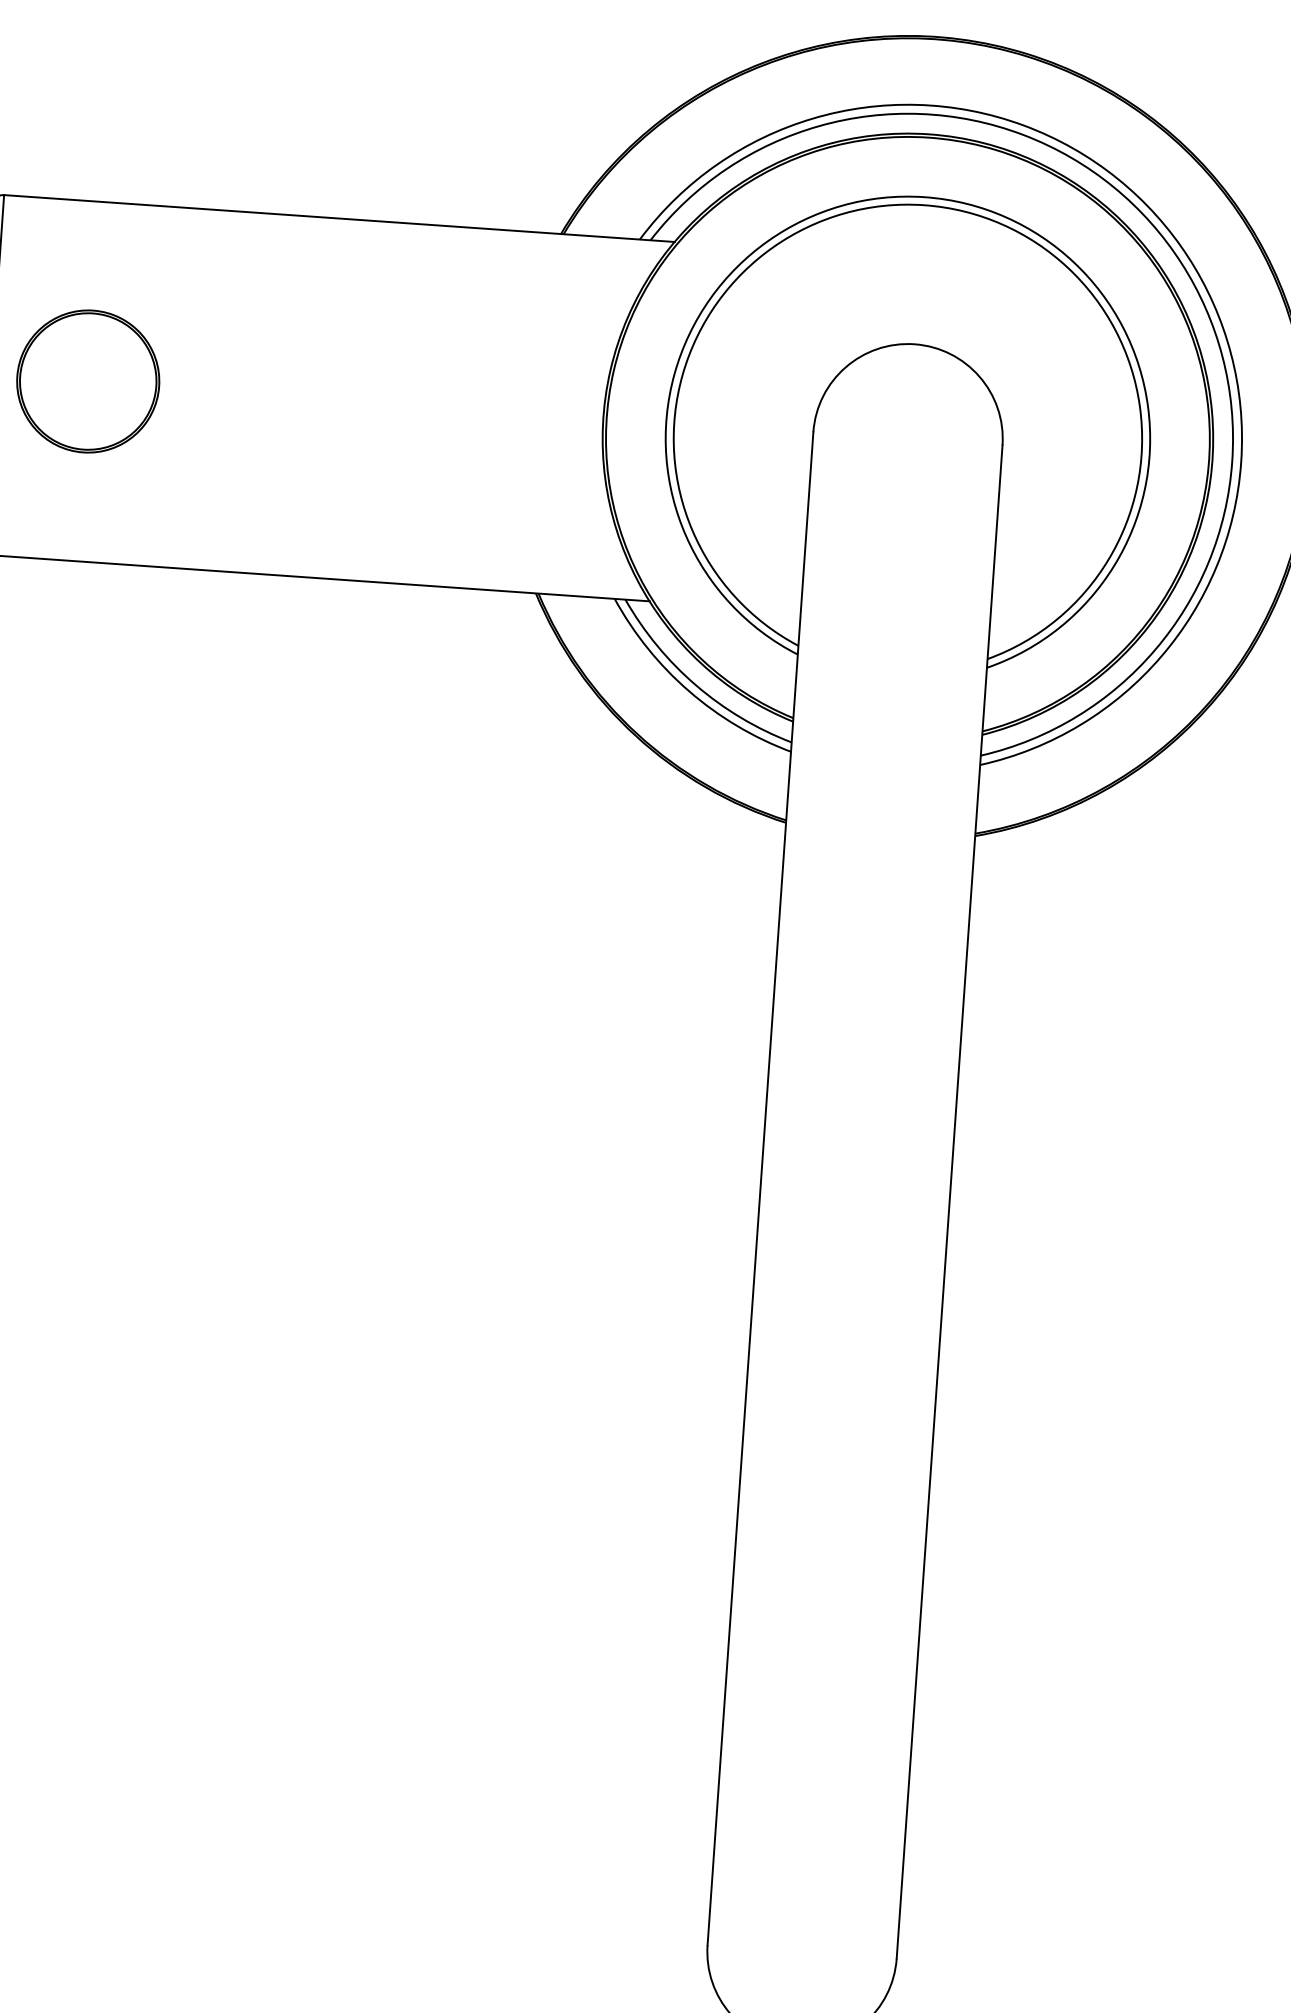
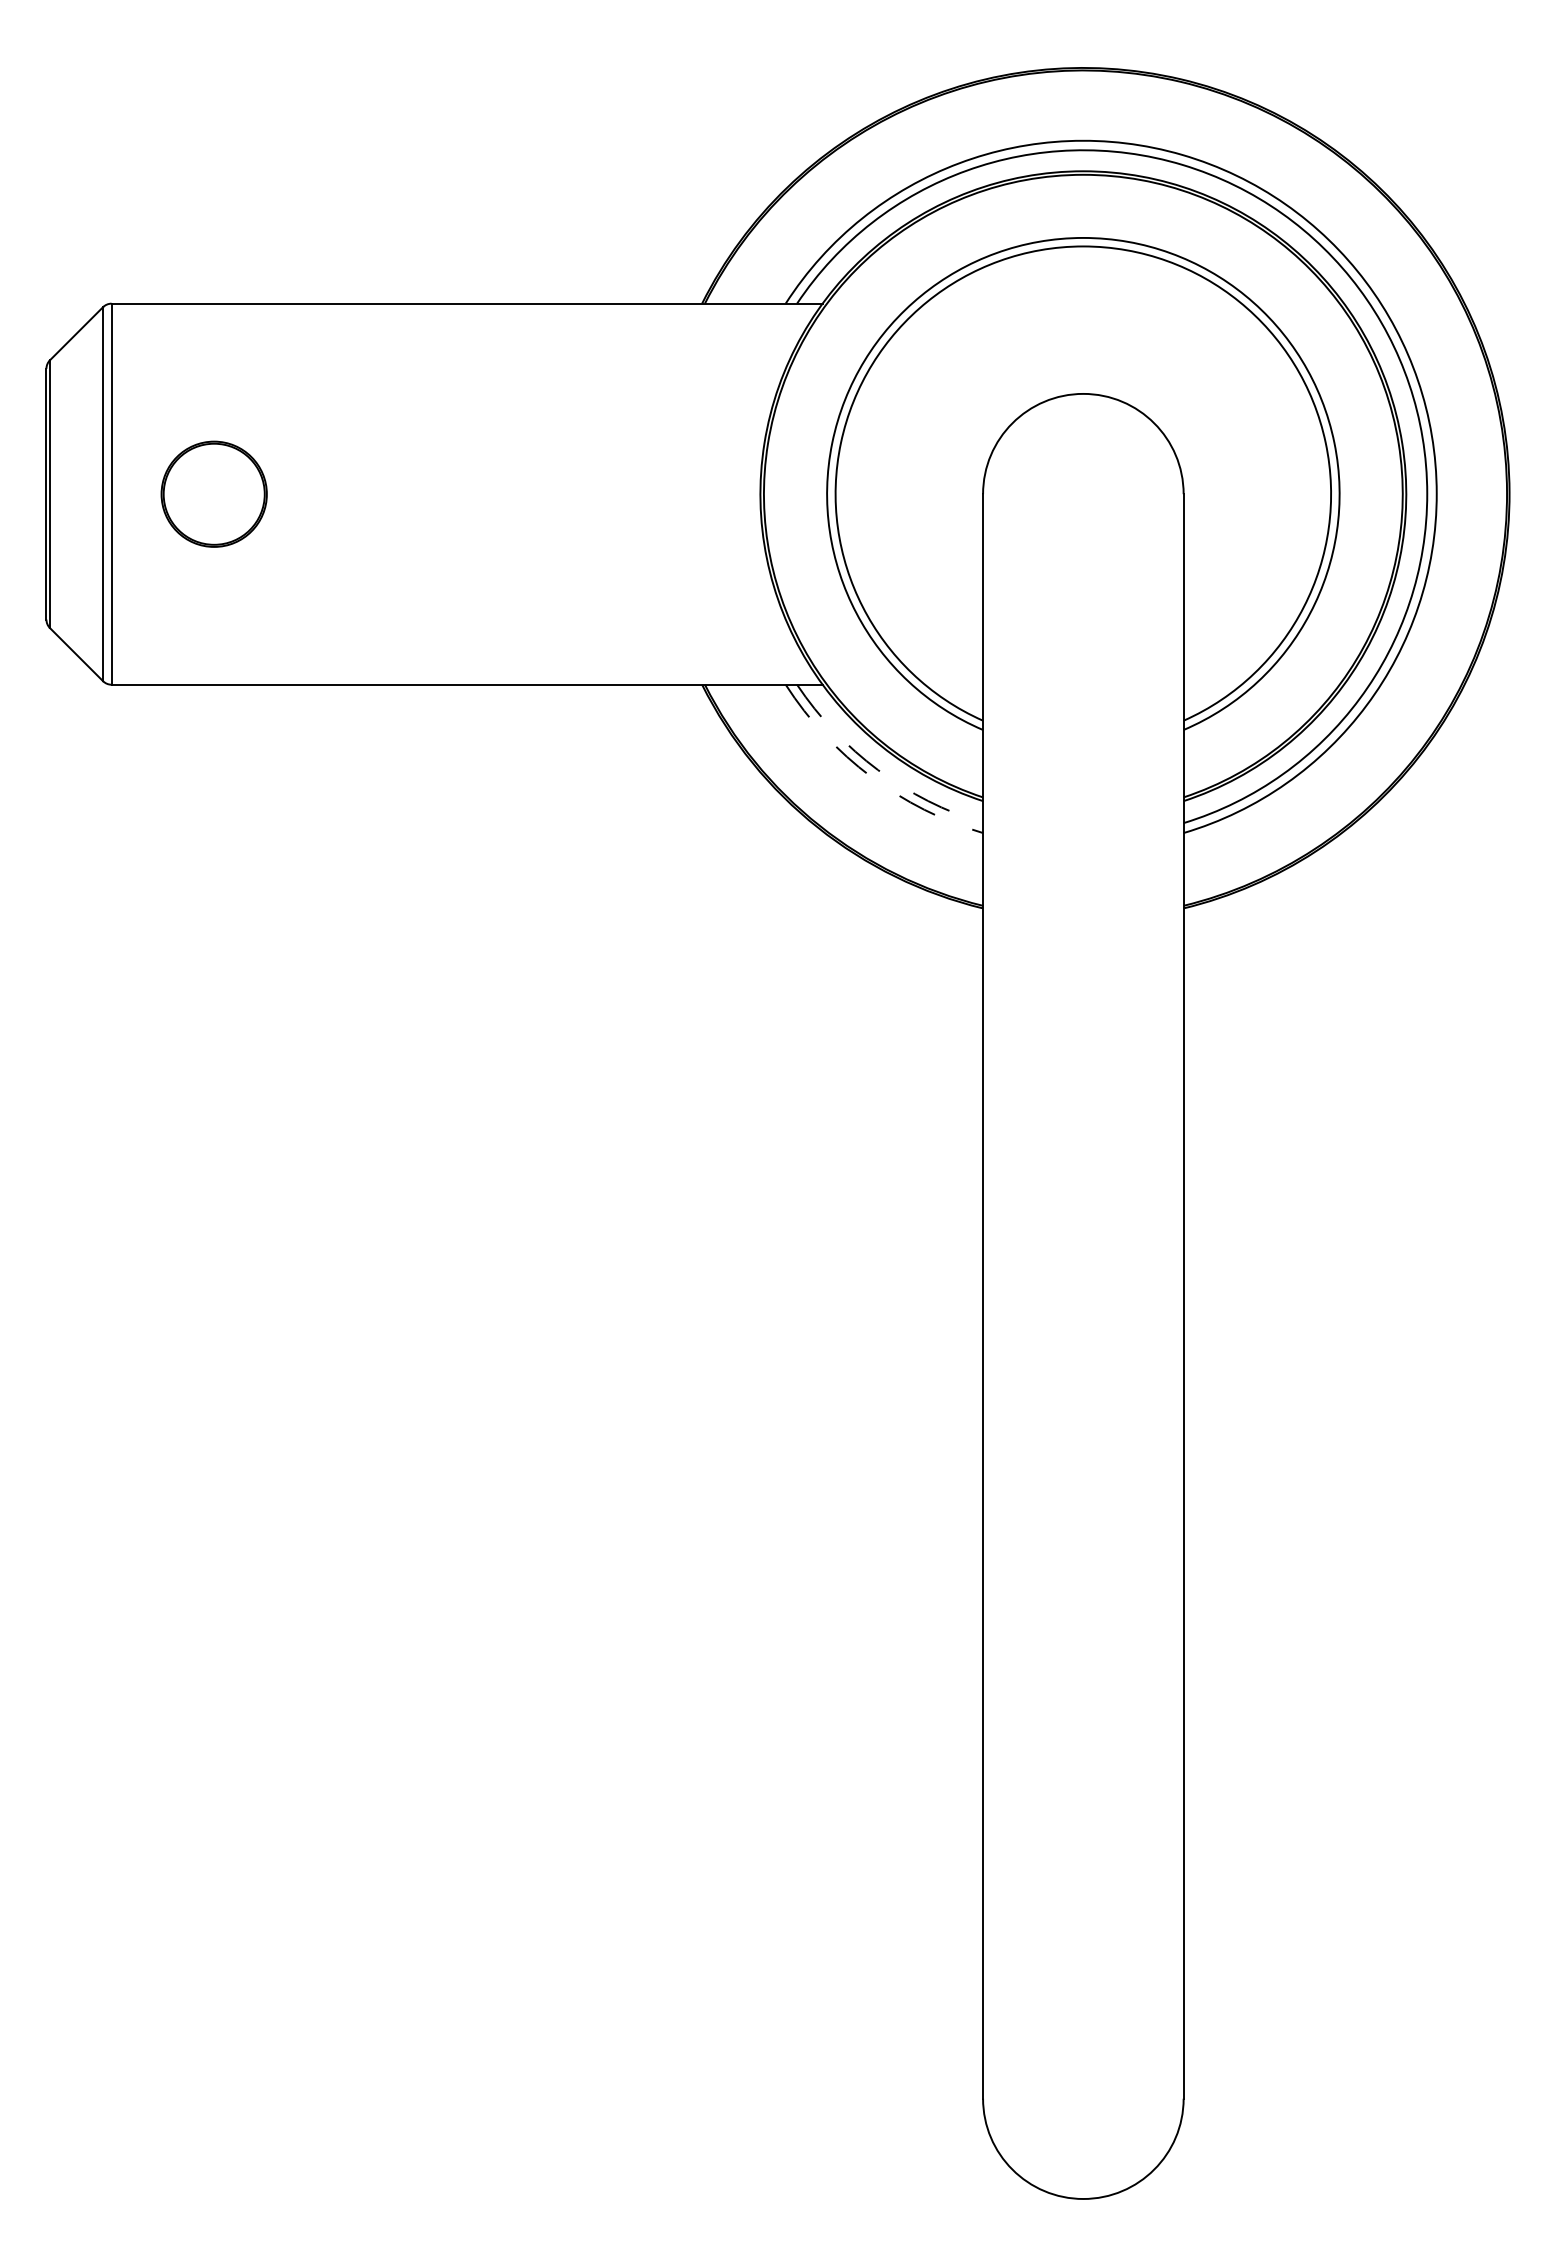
part: (88, 381) -> (214, 494), size x0.7
arc: (696, 685) -> (878, 770), solid -> dashed
arc: (689, 691) -> (871, 776), solid -> dashed

